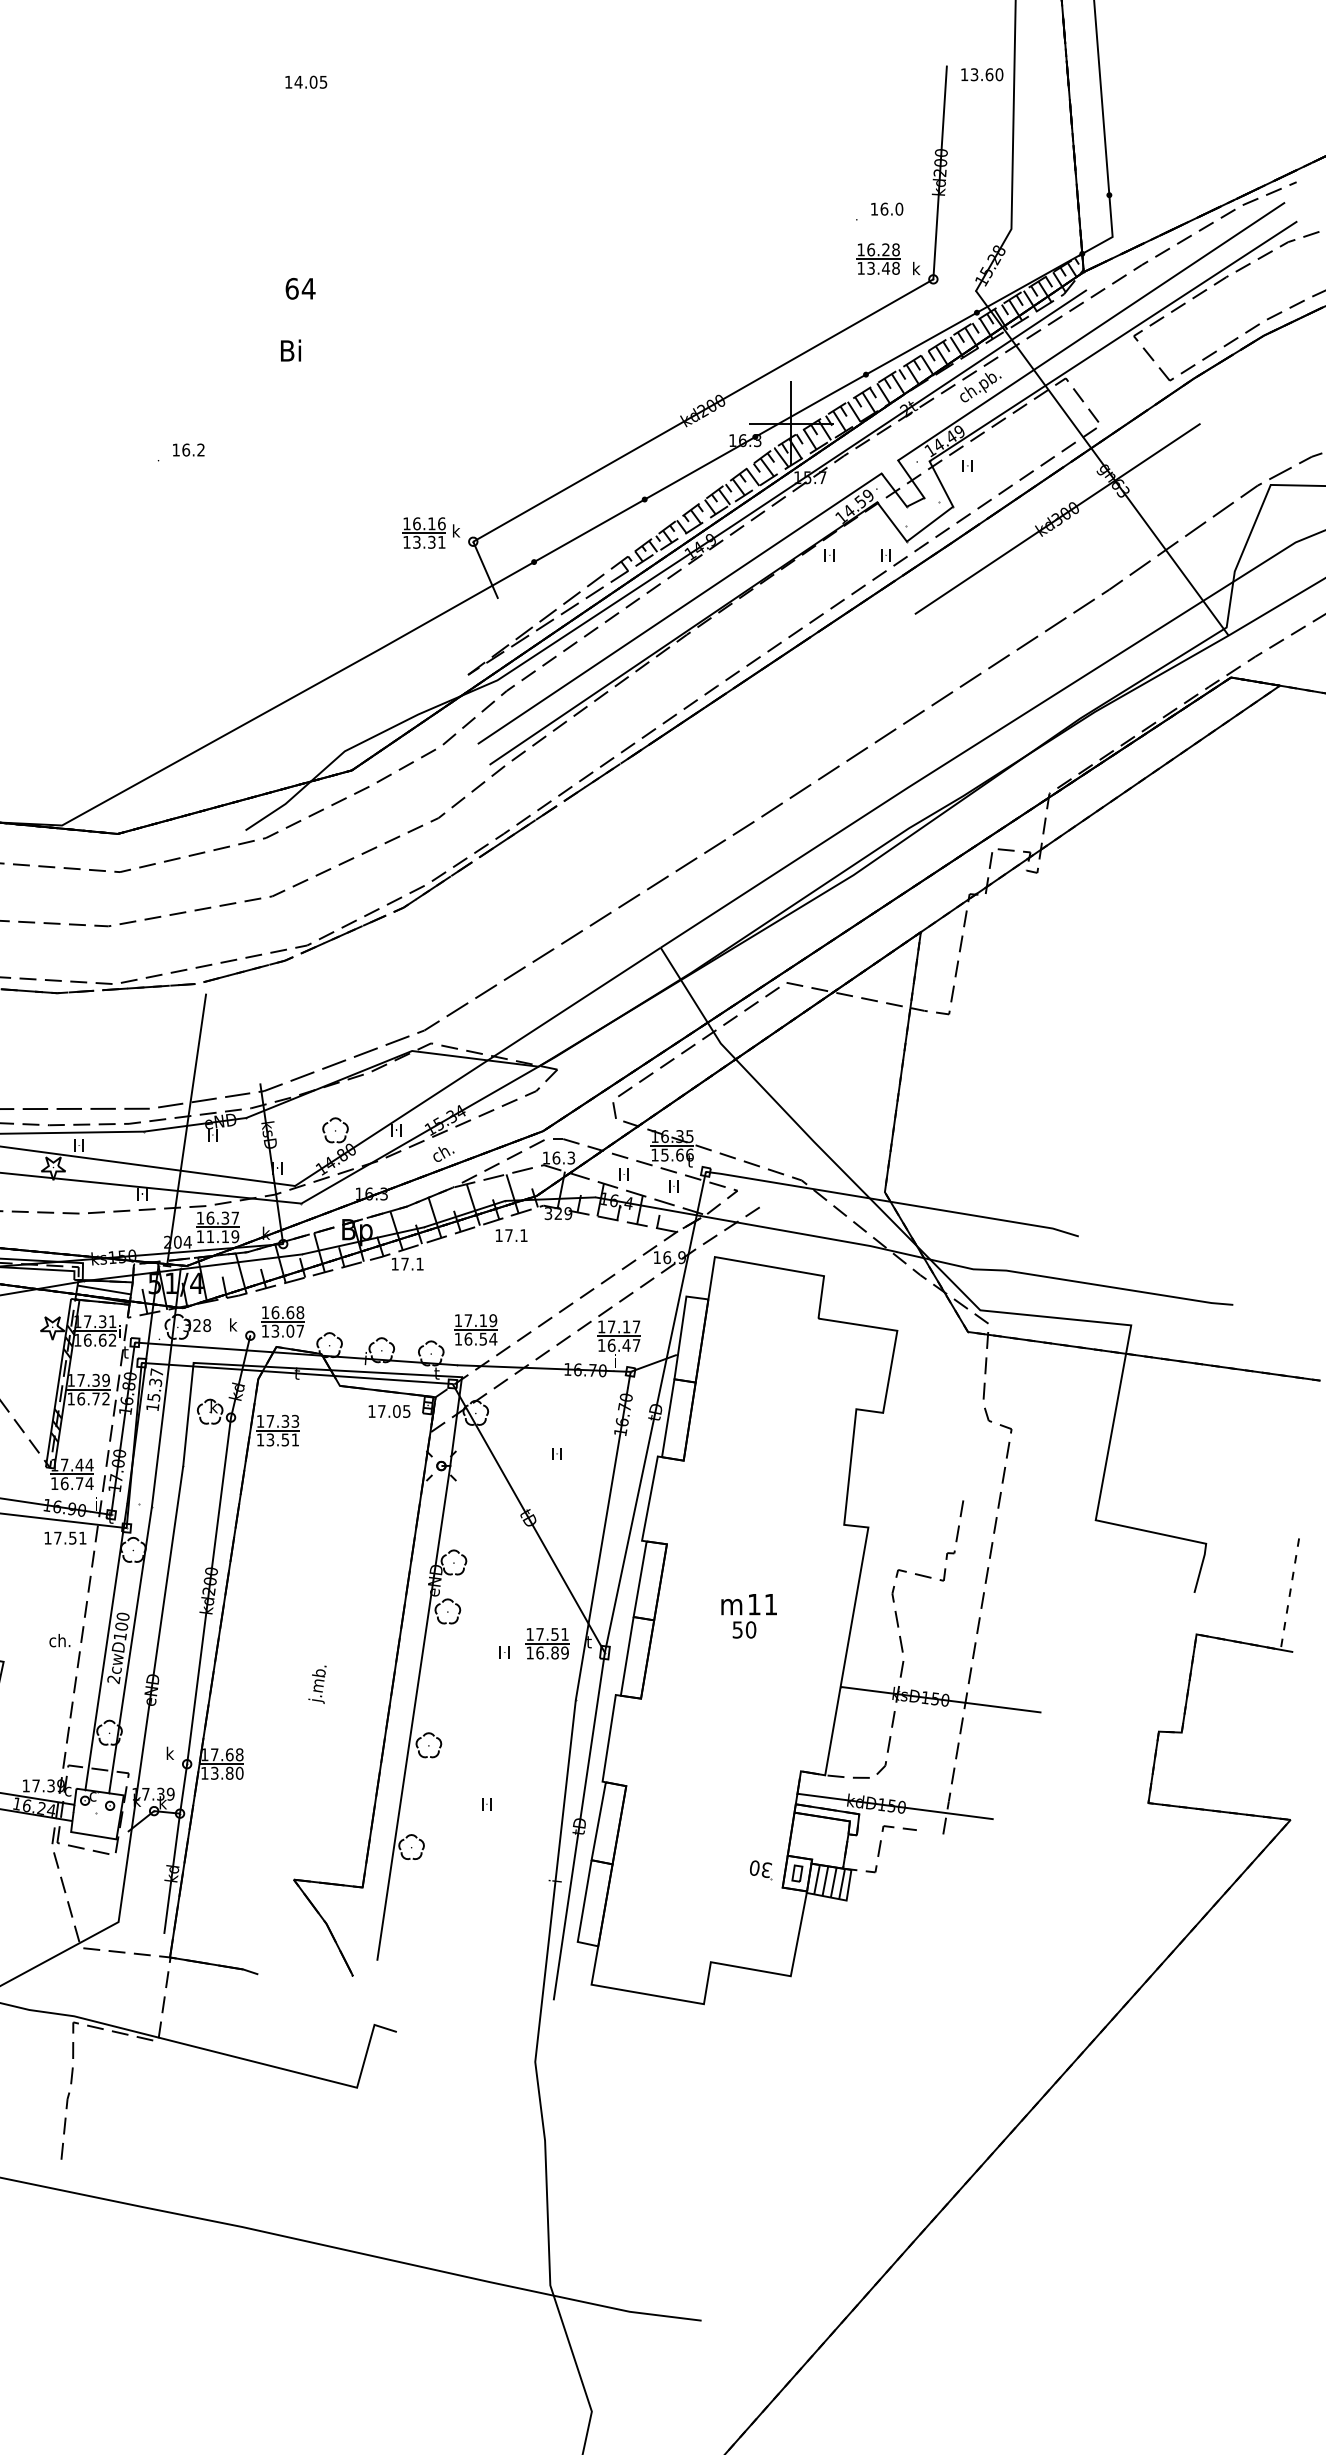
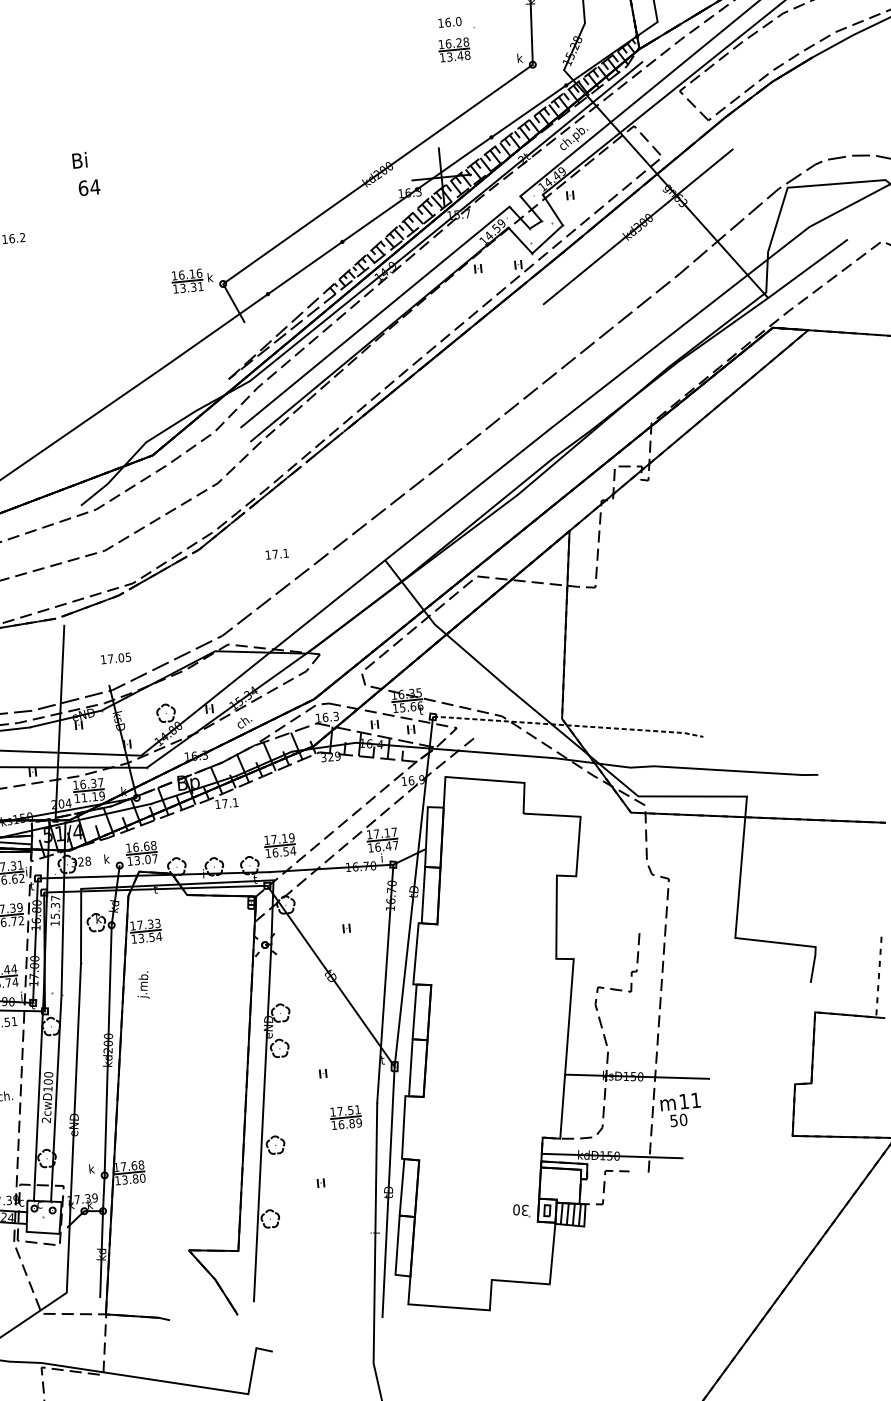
text: (887, 208) -> (450, 21), moved
part: (878, 258) -> (454, 49), moved
text: (300, 288) -> (89, 187), moved
line: (893, 1202) -> (568, 725), solid -> dashed
text: (511, 1235) -> (277, 554), moved
text: (389, 1411) -> (116, 658), moved
text: (295, 1439) -> (159, 936), 13.51 -> 13.54
text: (748, 1616) -> (680, 1110), moved
part: (547, 1643) -> (346, 1117), moved
text: (317, 1684) -> (143, 985), moved

